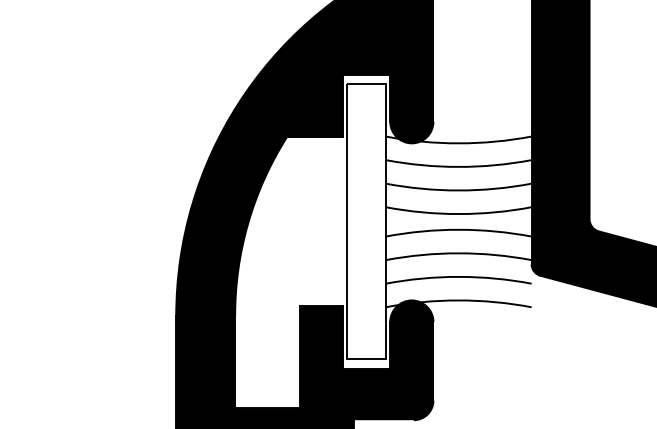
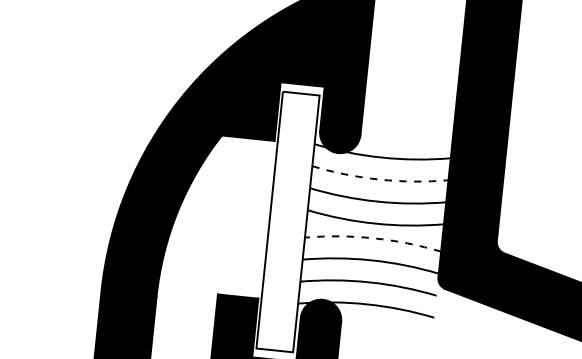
arc: (458, 166) -> (379, 179), solid -> dashed
arc: (458, 229) -> (373, 238), solid -> dashed

